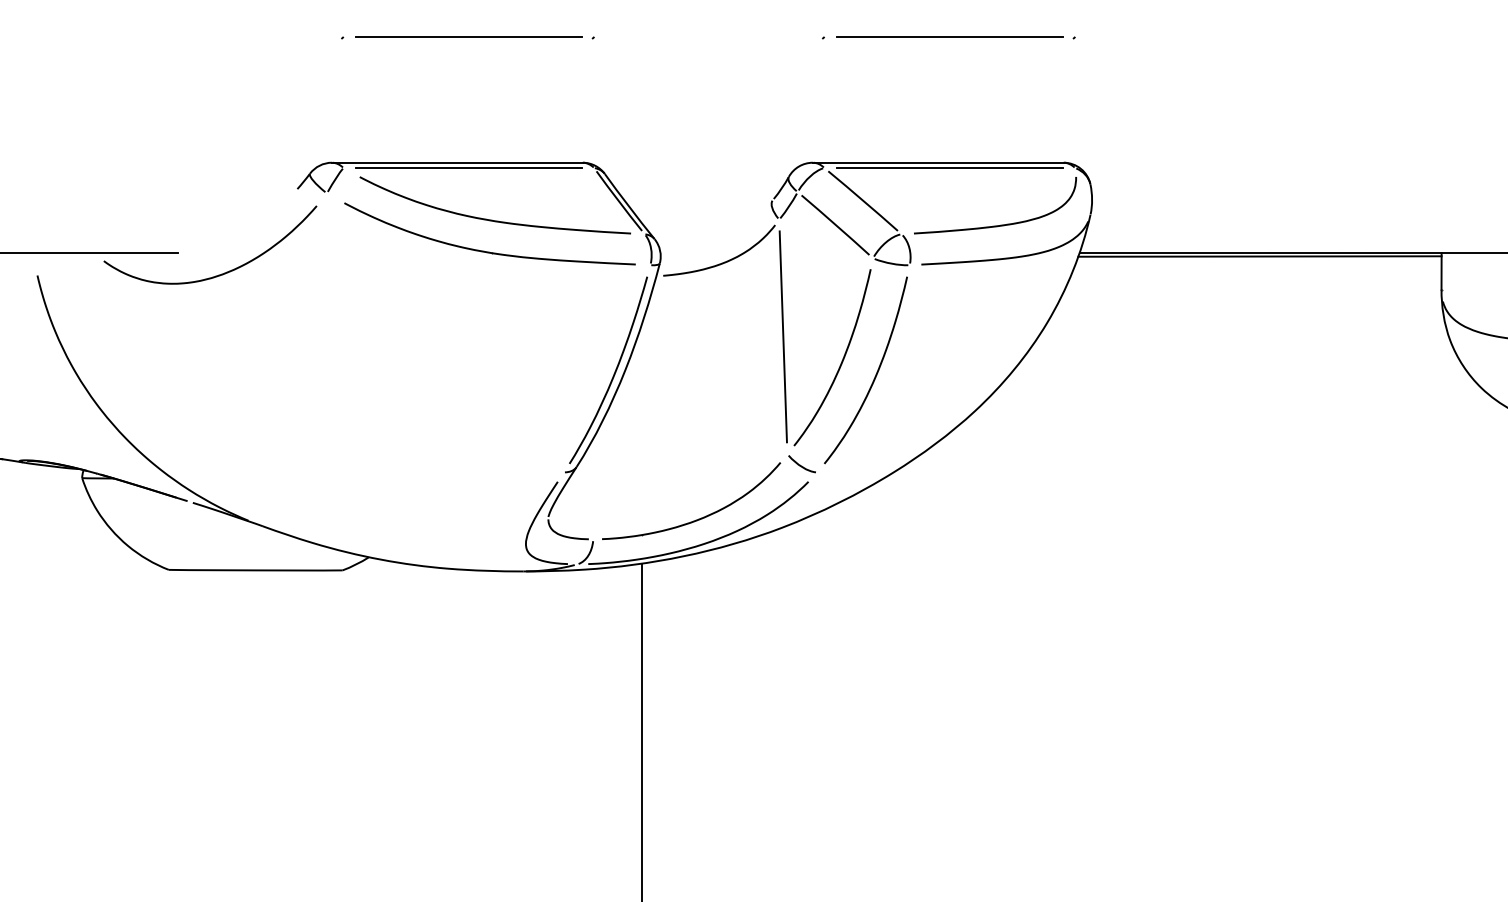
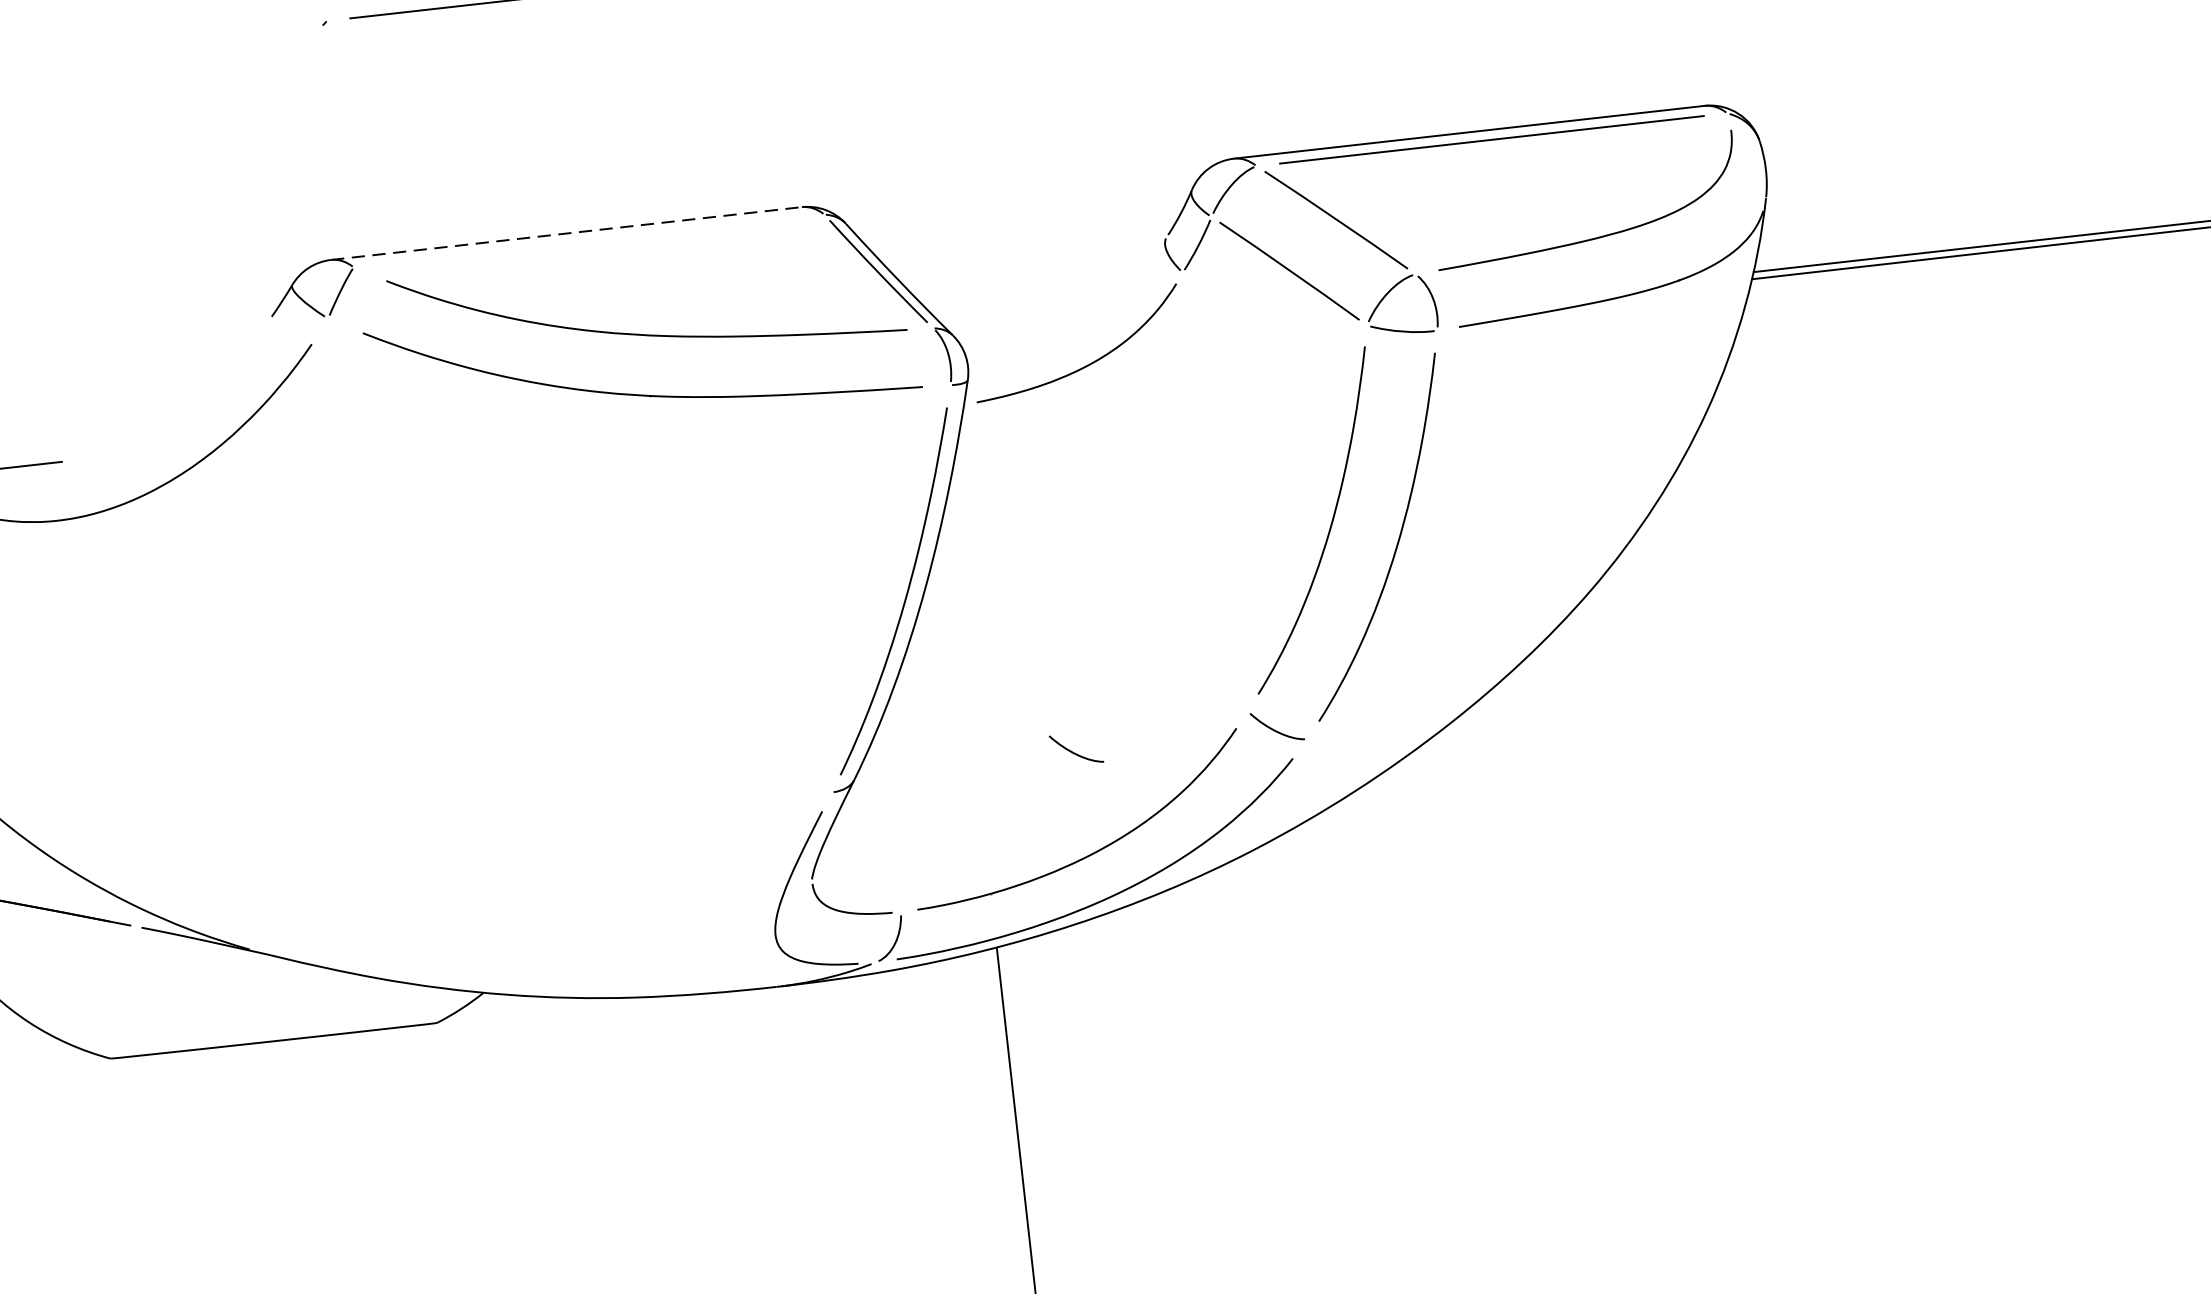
line: (457, 162) -> (566, 233), solid -> dashed
line: (468, 168) -> (588, 242), removed
line: (782, 336) -> (1213, 491), removed
curve: (693, 464) -> (1073, 750), added

